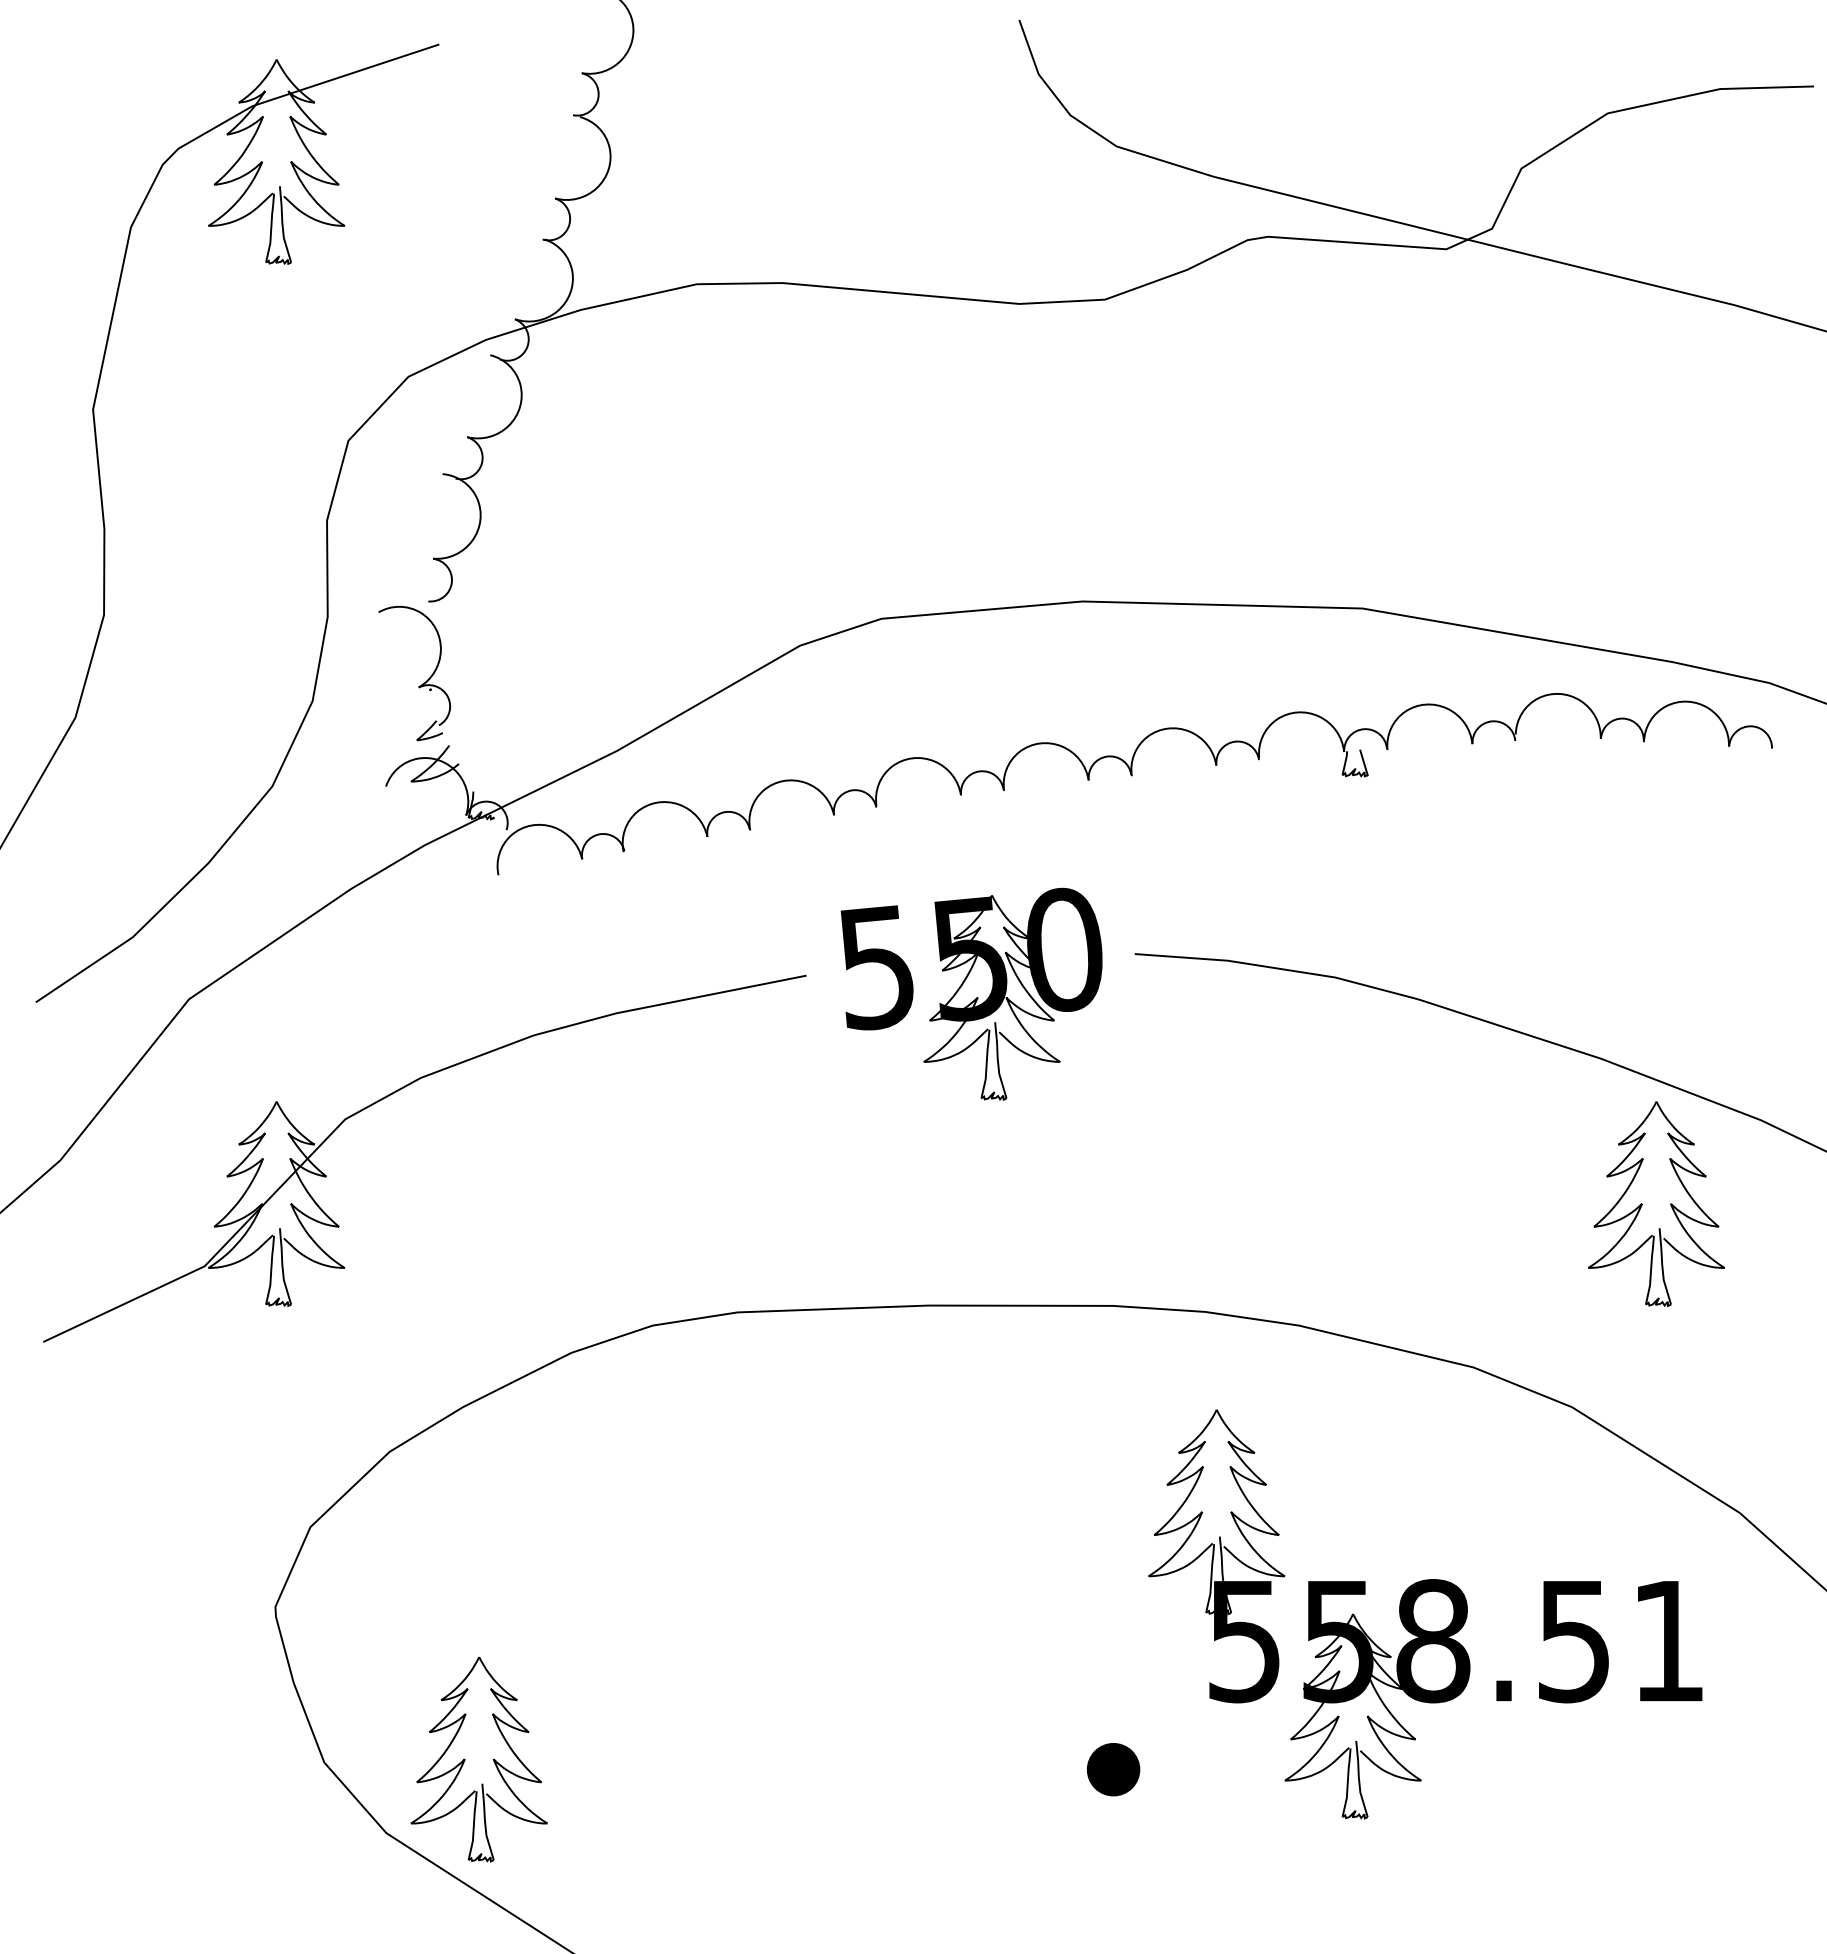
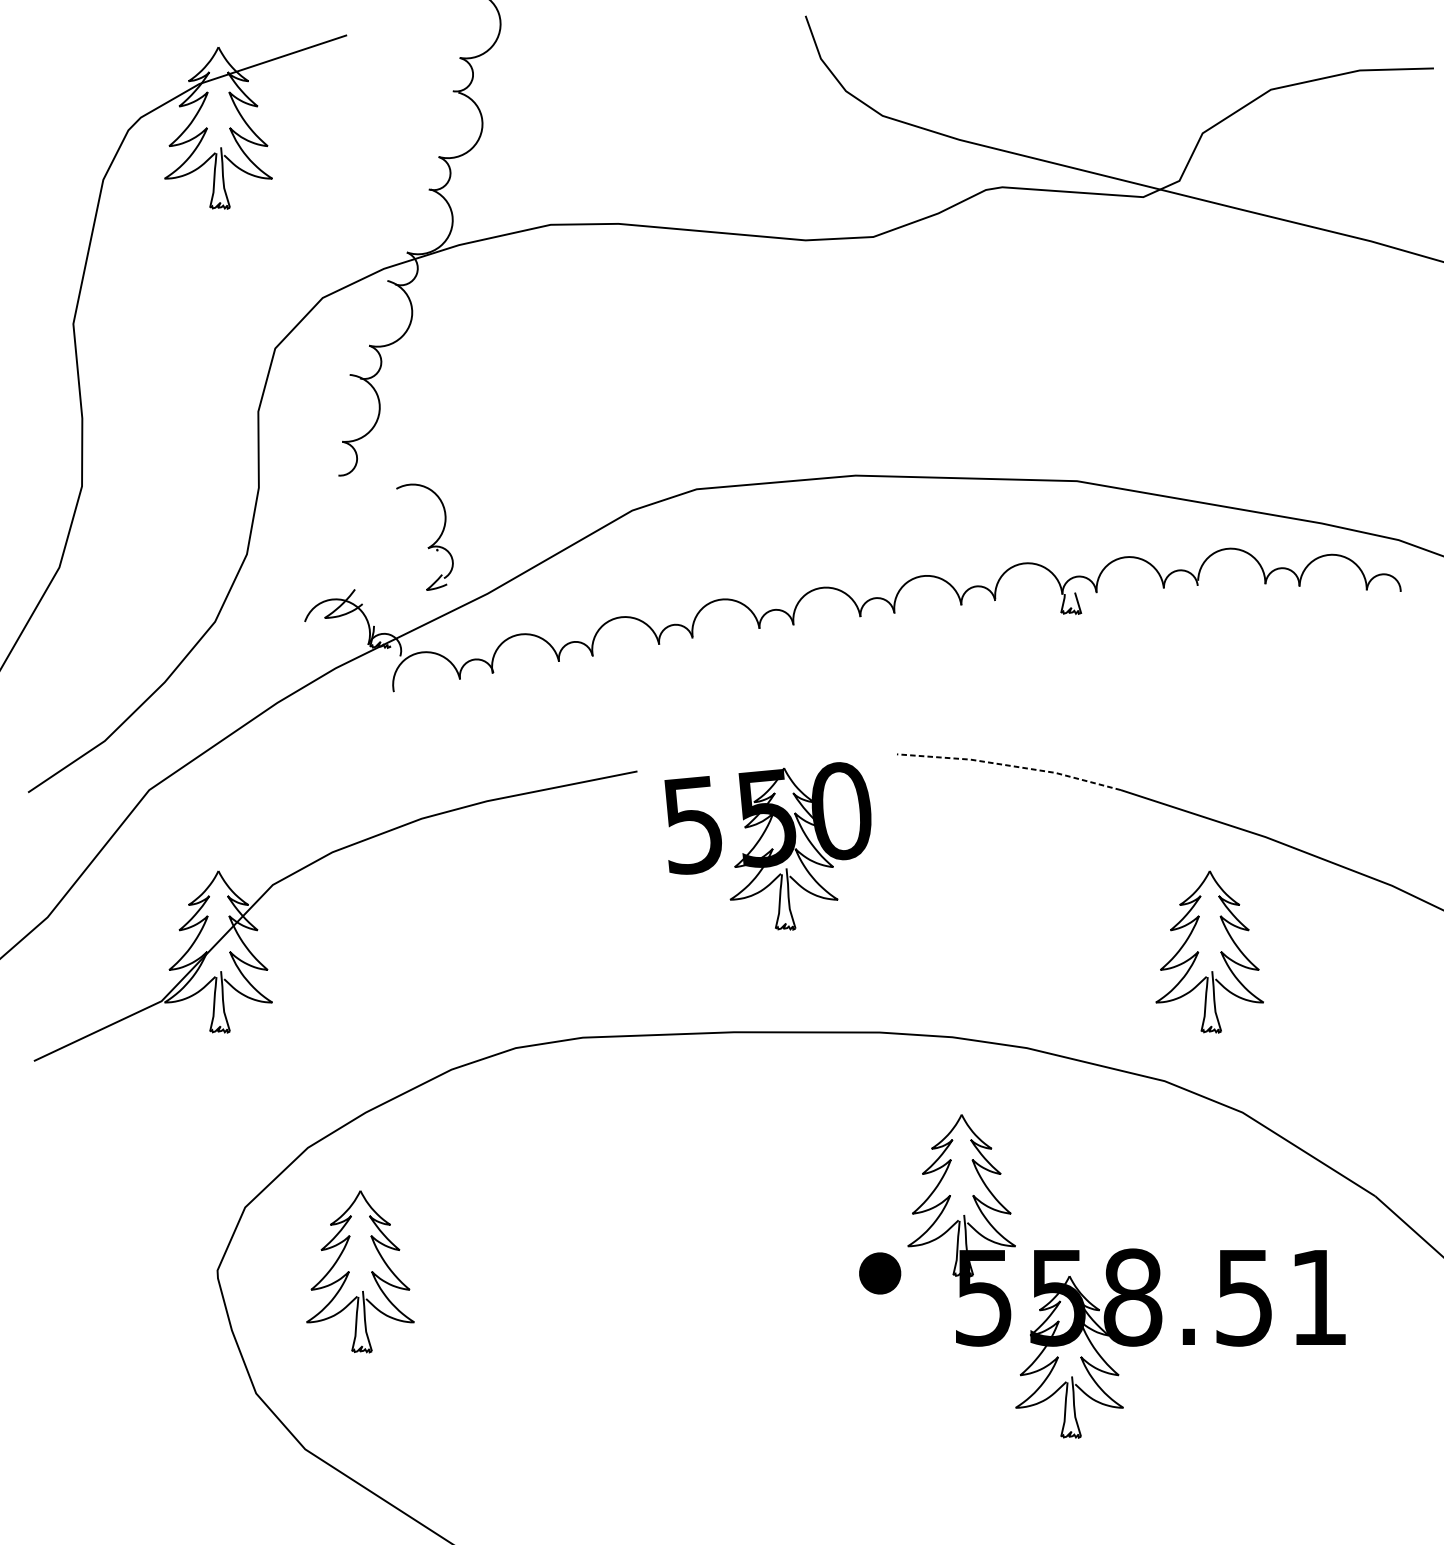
part: (422, 683) -> (431, 545), moved
line: (1277, 968) -> (1009, 765), solid -> dashed
part: (971, 993) -> (767, 845), moved
part: (1642, 1203) -> (1198, 951), moved
part: (465, 1759) -> (349, 1271), moved
part: (1113, 1769) -> (880, 1273), moved

